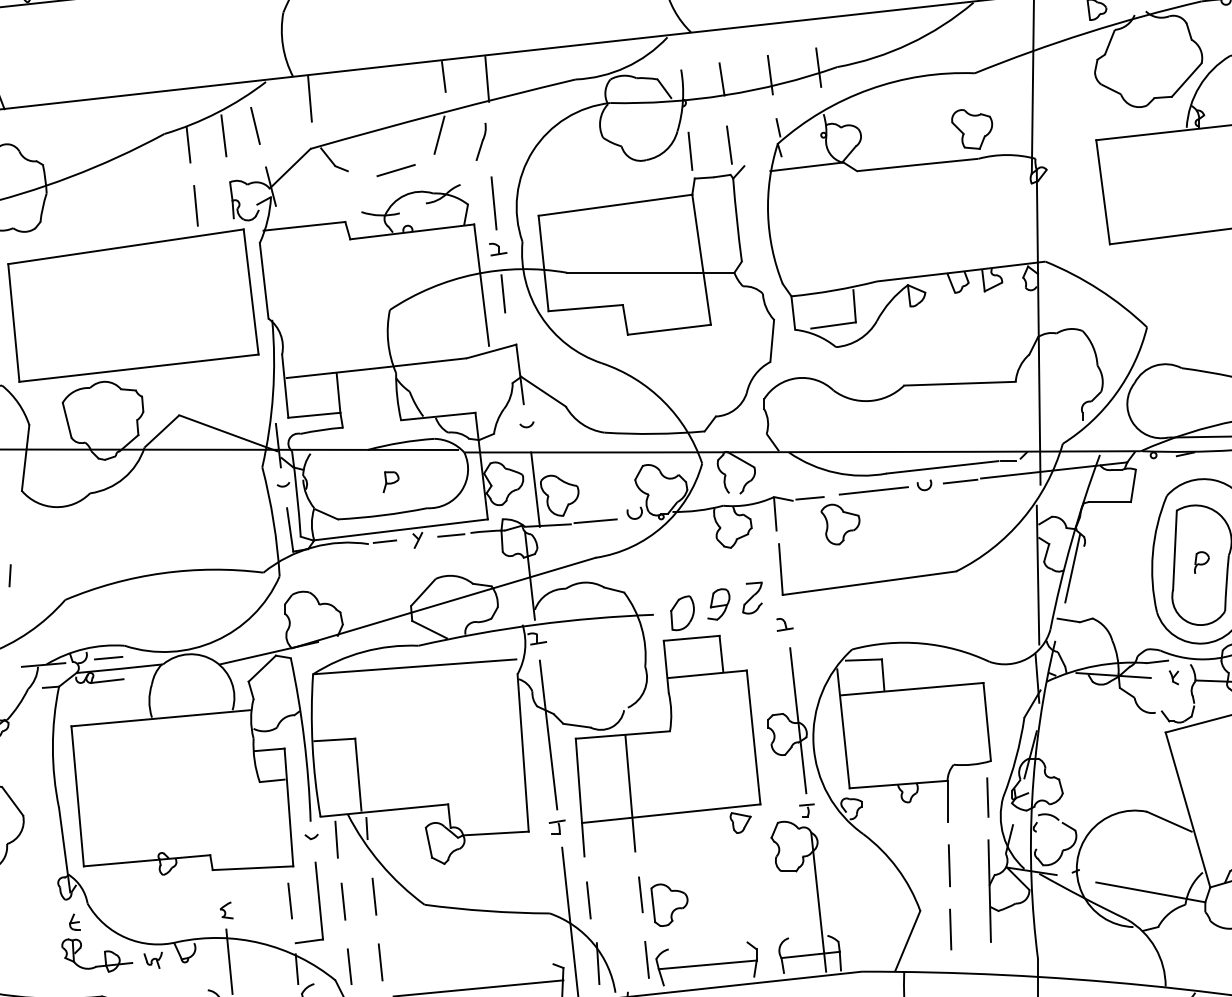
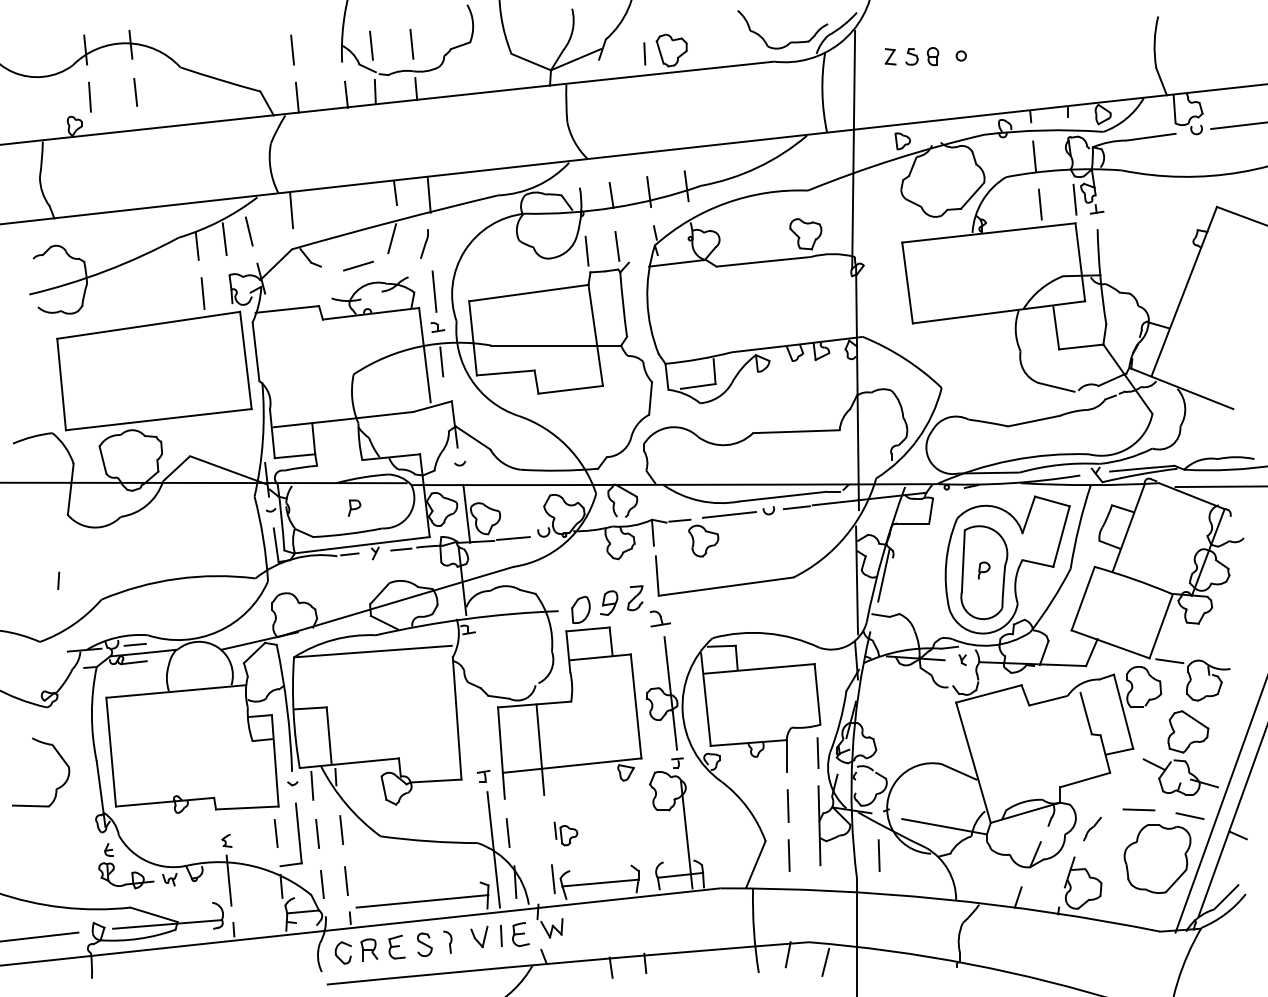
part: (784, 624) -> (660, 618), size x1.6
line: (548, 734) -> (476, 704), removed
part: (662, 901) -> (565, 833), size x0.6
line: (1065, 929) -> (878, 855), added

